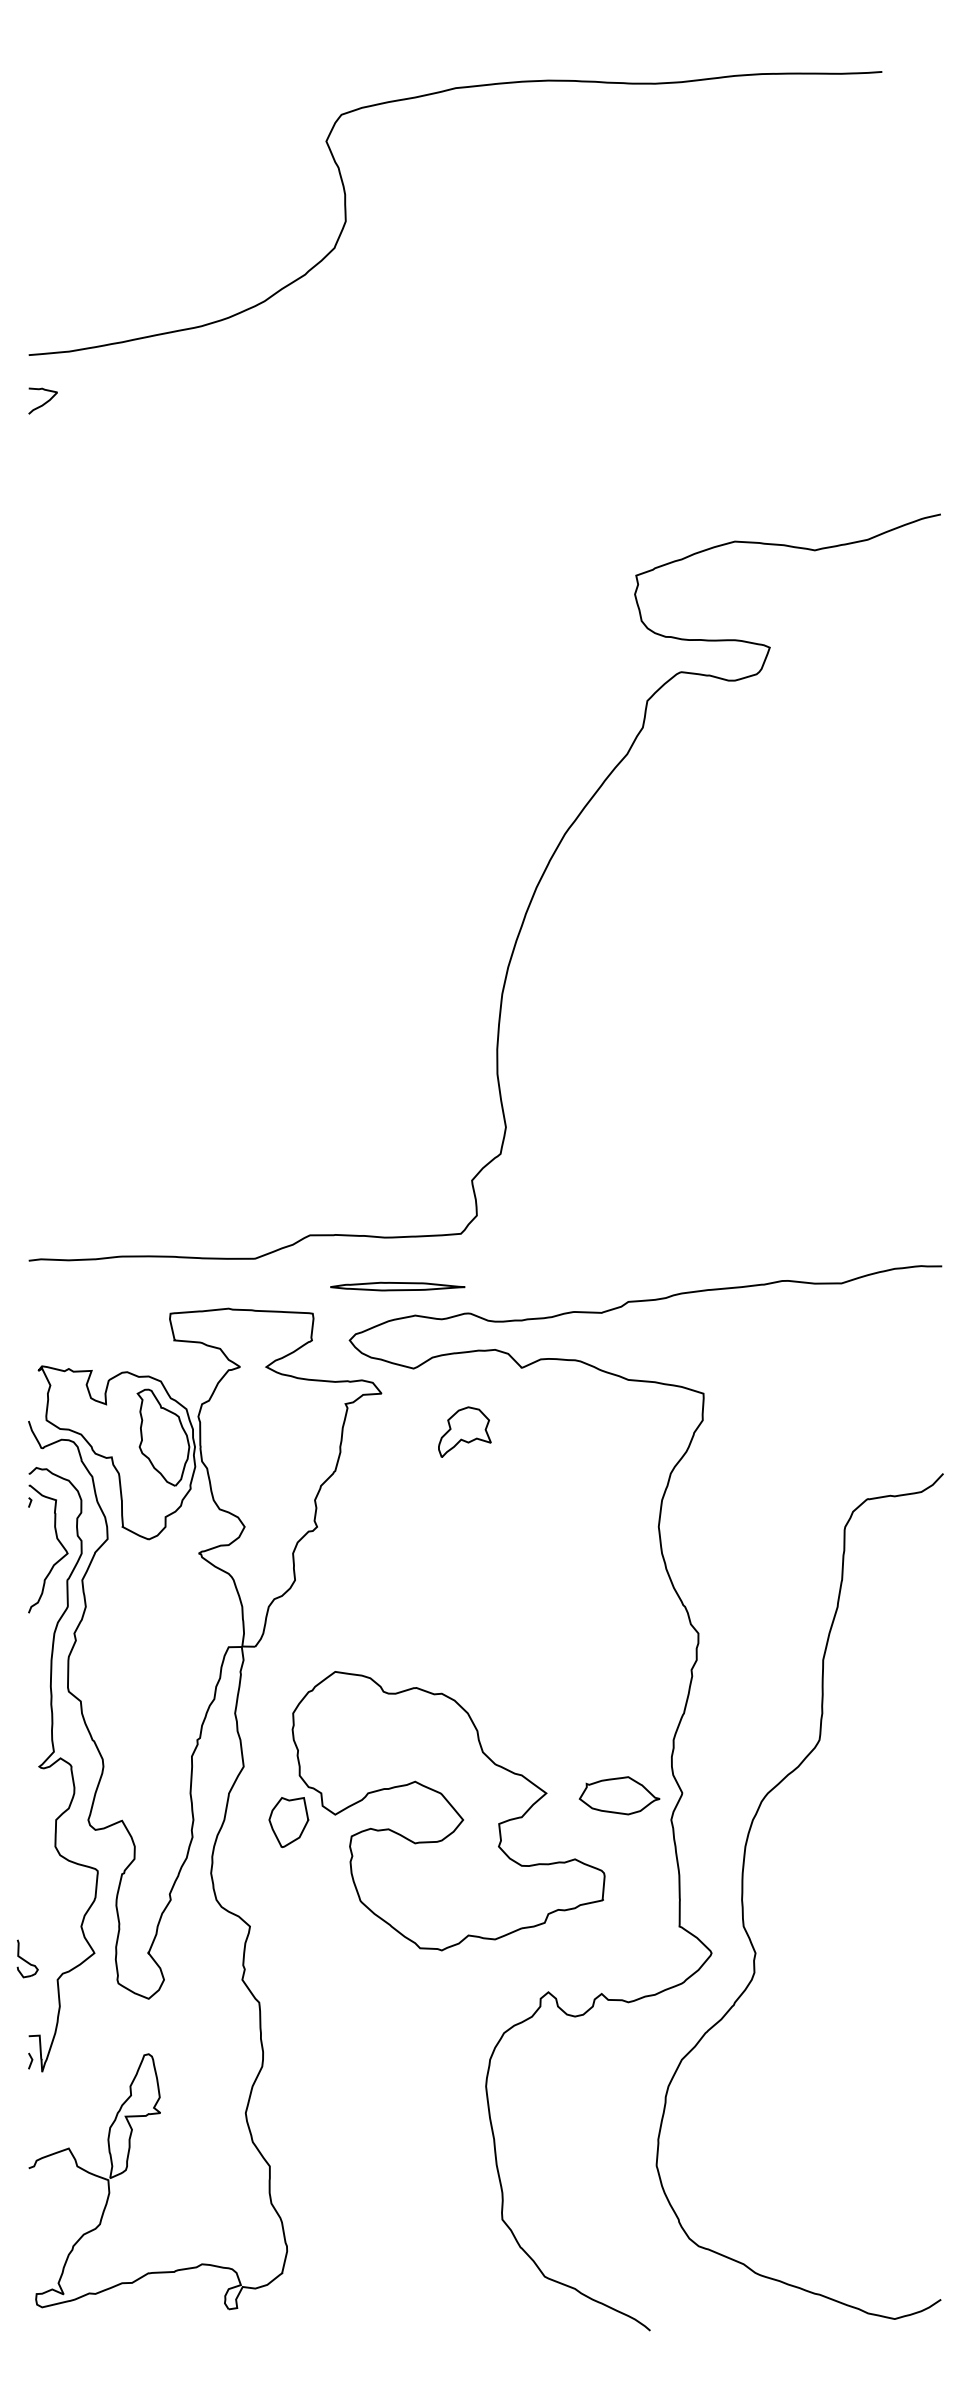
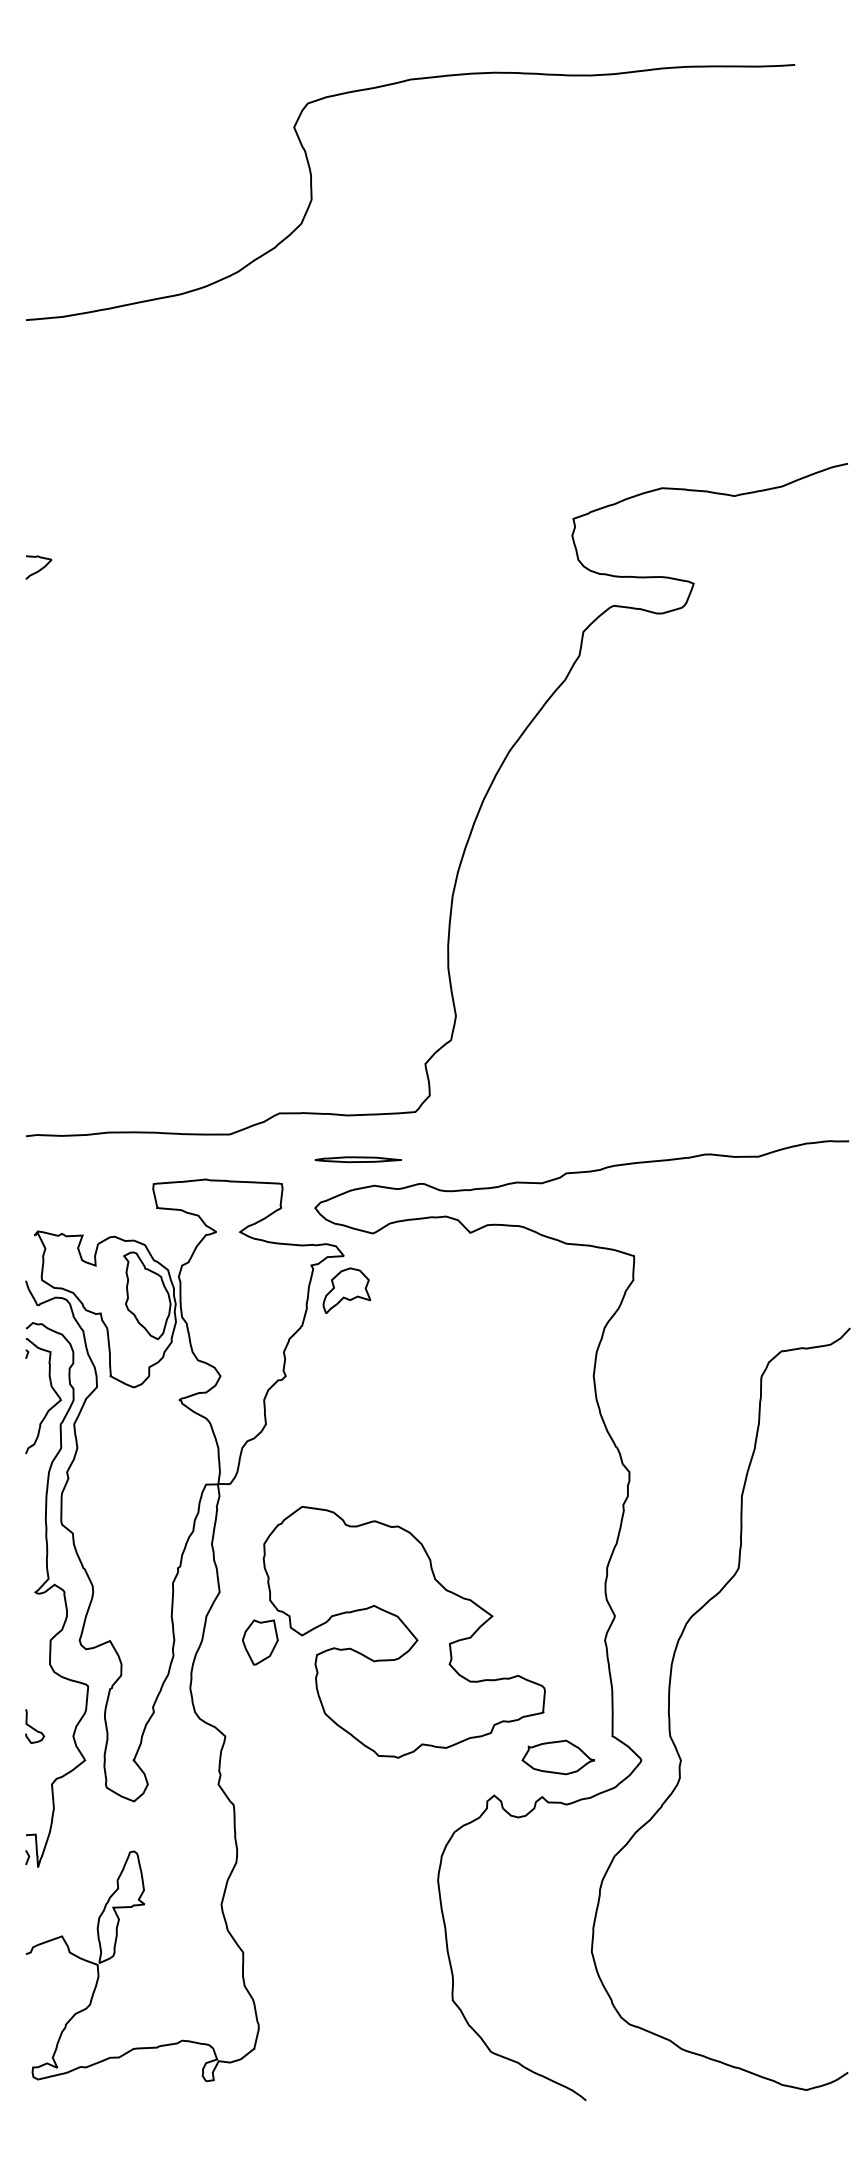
curve: (44, 402) -> (40, 568), moved
part: (396, 1286) -> (357, 1159), size x0.71
part: (464, 1431) -> (346, 1290), moved
part: (618, 1795) -> (557, 1757), moved
part: (28, 1958) -> (35, 1726), moved

